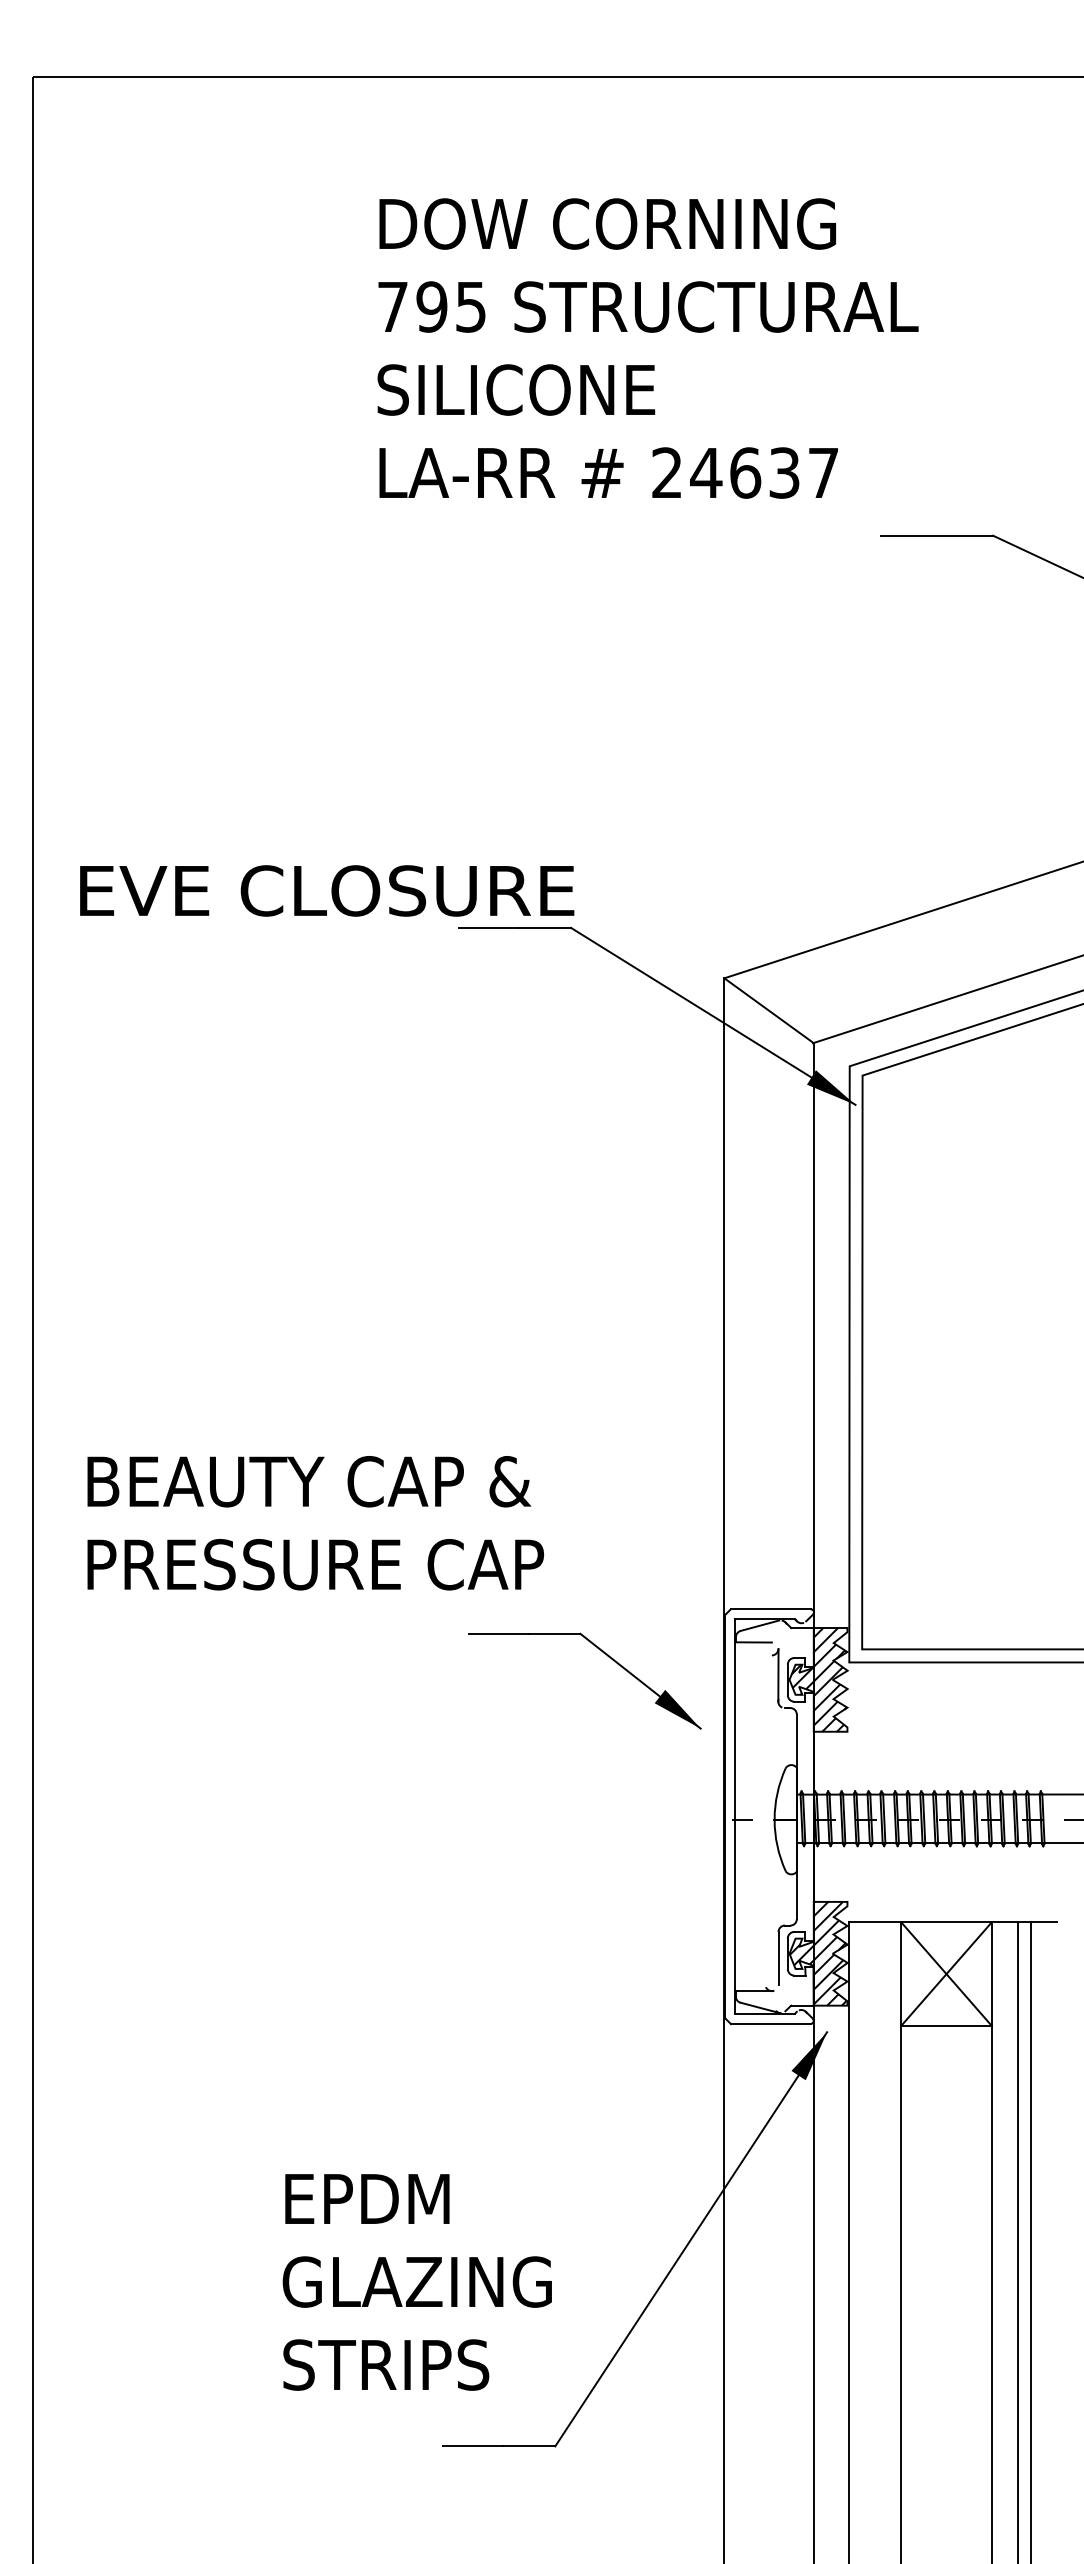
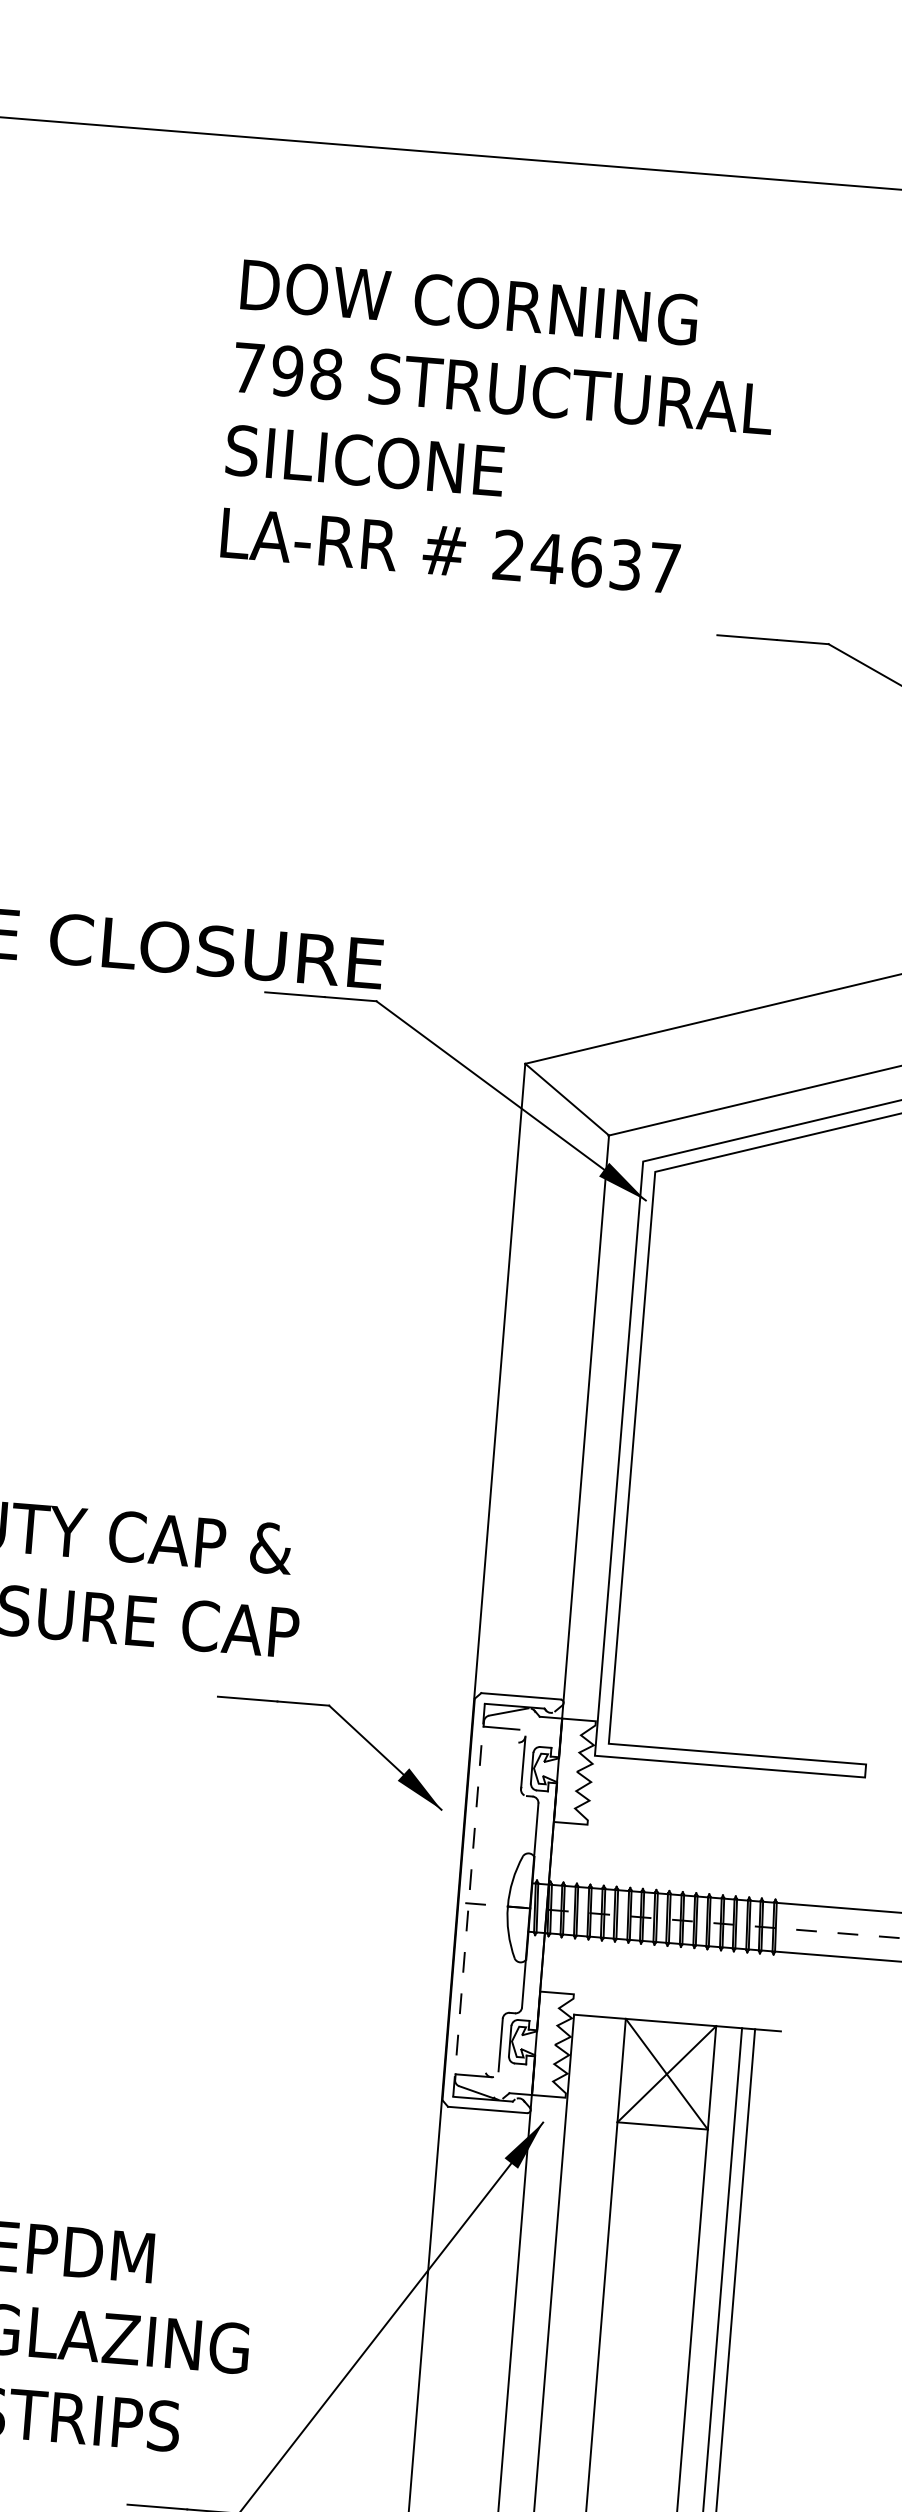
text: (470, 306) -> (326, 373), 795 -> 798
hatch: (818, 1679) -> (562, 1770), removed
line: (735, 1817) -> (469, 1901), solid -> dashed
hatch: (817, 1953) -> (539, 2043), removed

